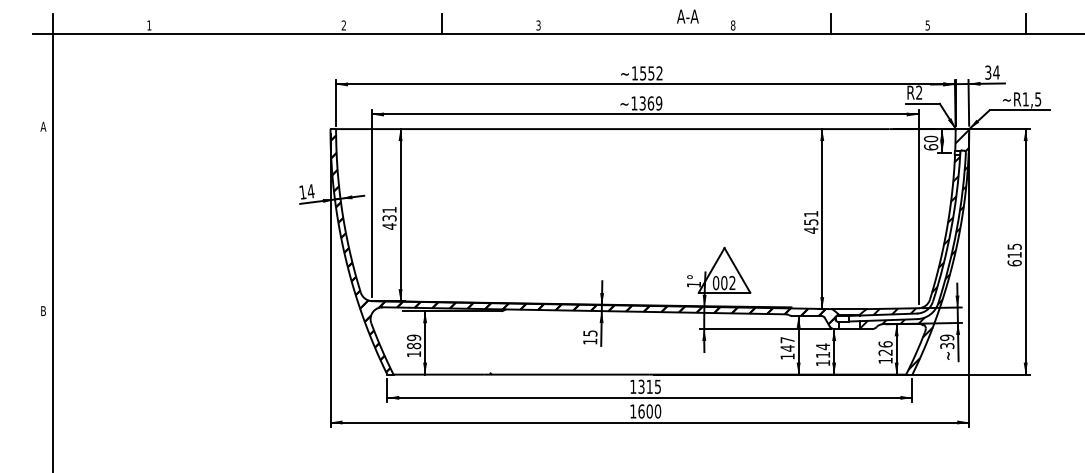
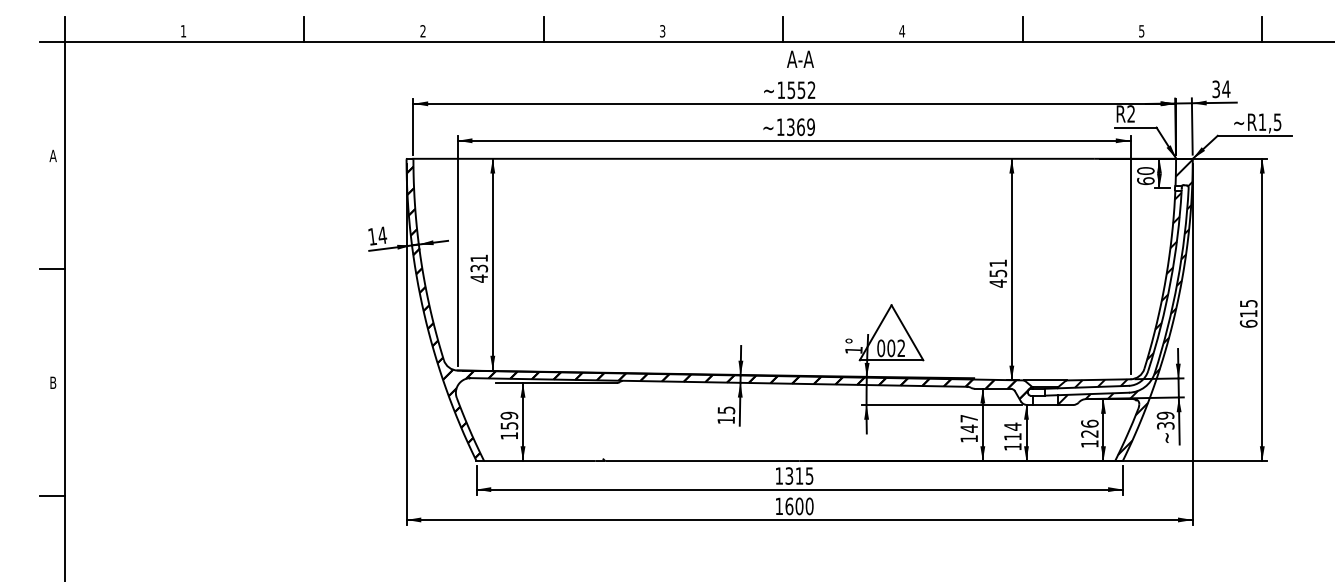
text: (687, 15) -> (800, 58), moved
line: (247, 24) -> (304, 29), added
line: (636, 24) -> (783, 29), added
text: (733, 25) -> (902, 31), 8 -> 4
line: (42, 218) -> (52, 268), added
text: (414, 345) -> (509, 425), 189 -> 159
line: (42, 402) -> (52, 495), added

